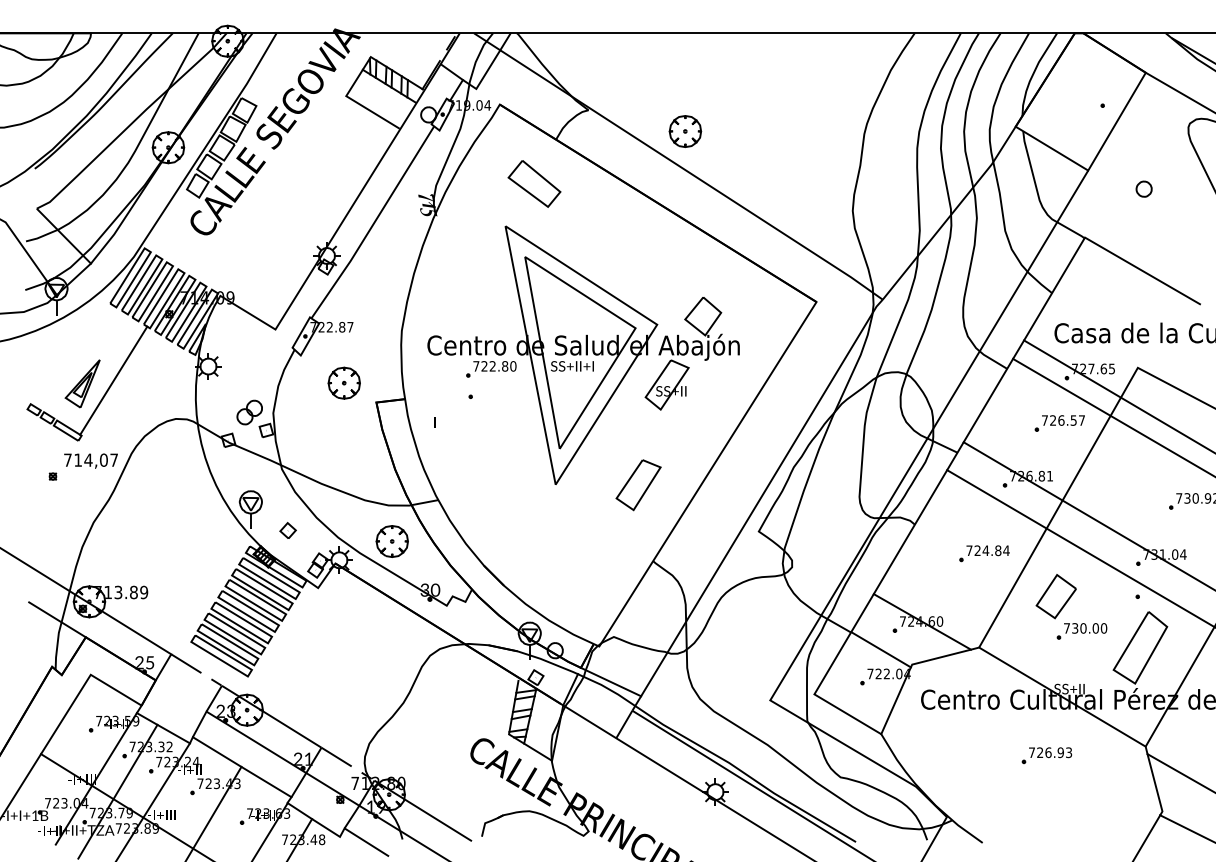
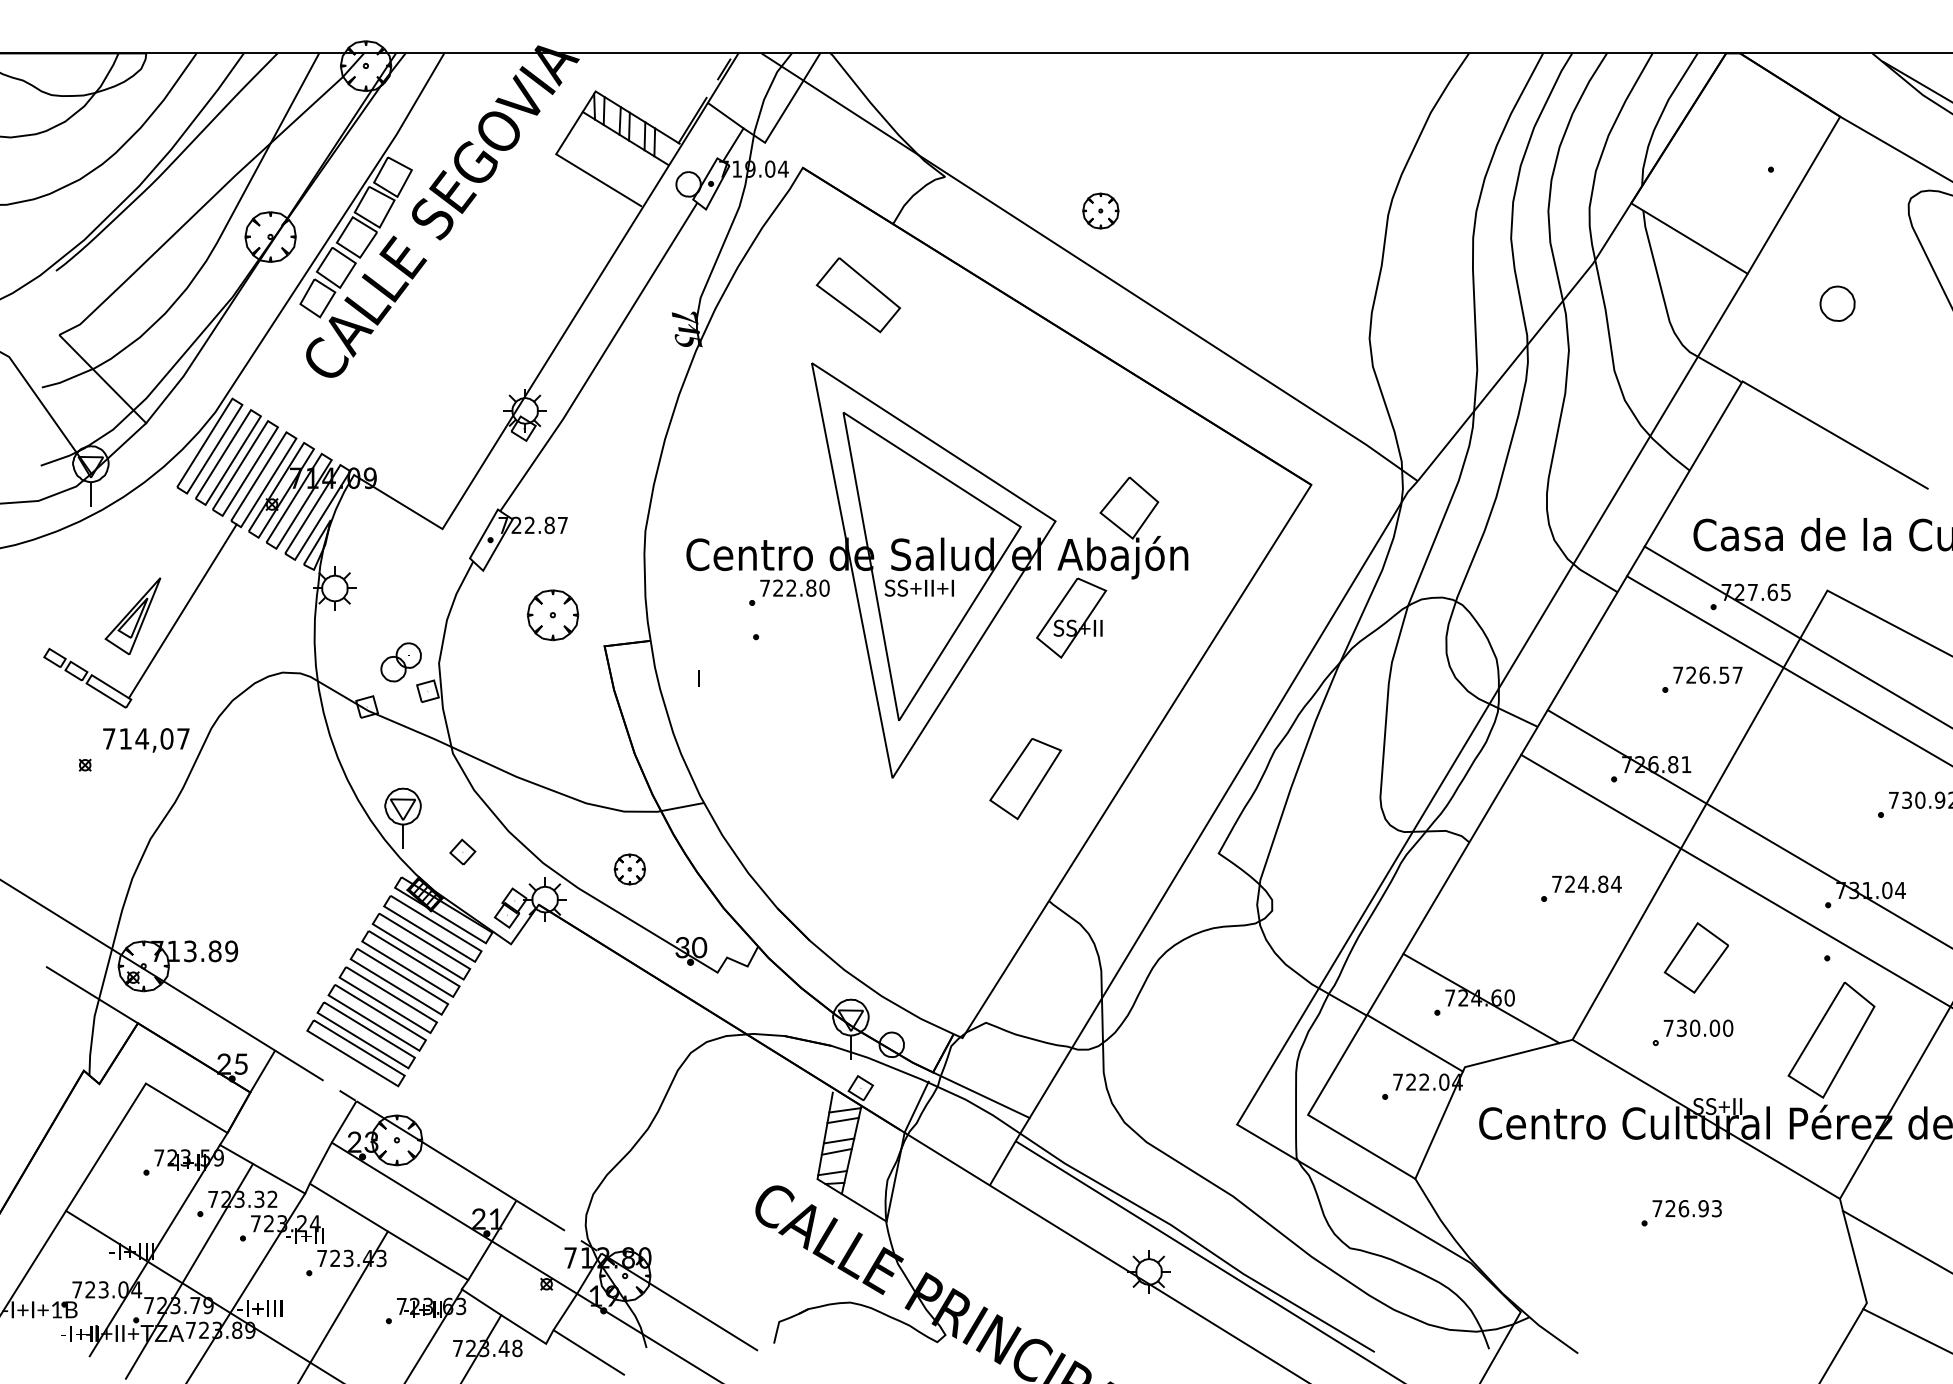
part: (685, 131) -> (1100, 211), size x0.7
part: (1143, 188) -> (1836, 302), size x1.4
part: (391, 541) -> (628, 869), size x0.6
part: (1081, 631) -> (1691, 1033), moved

